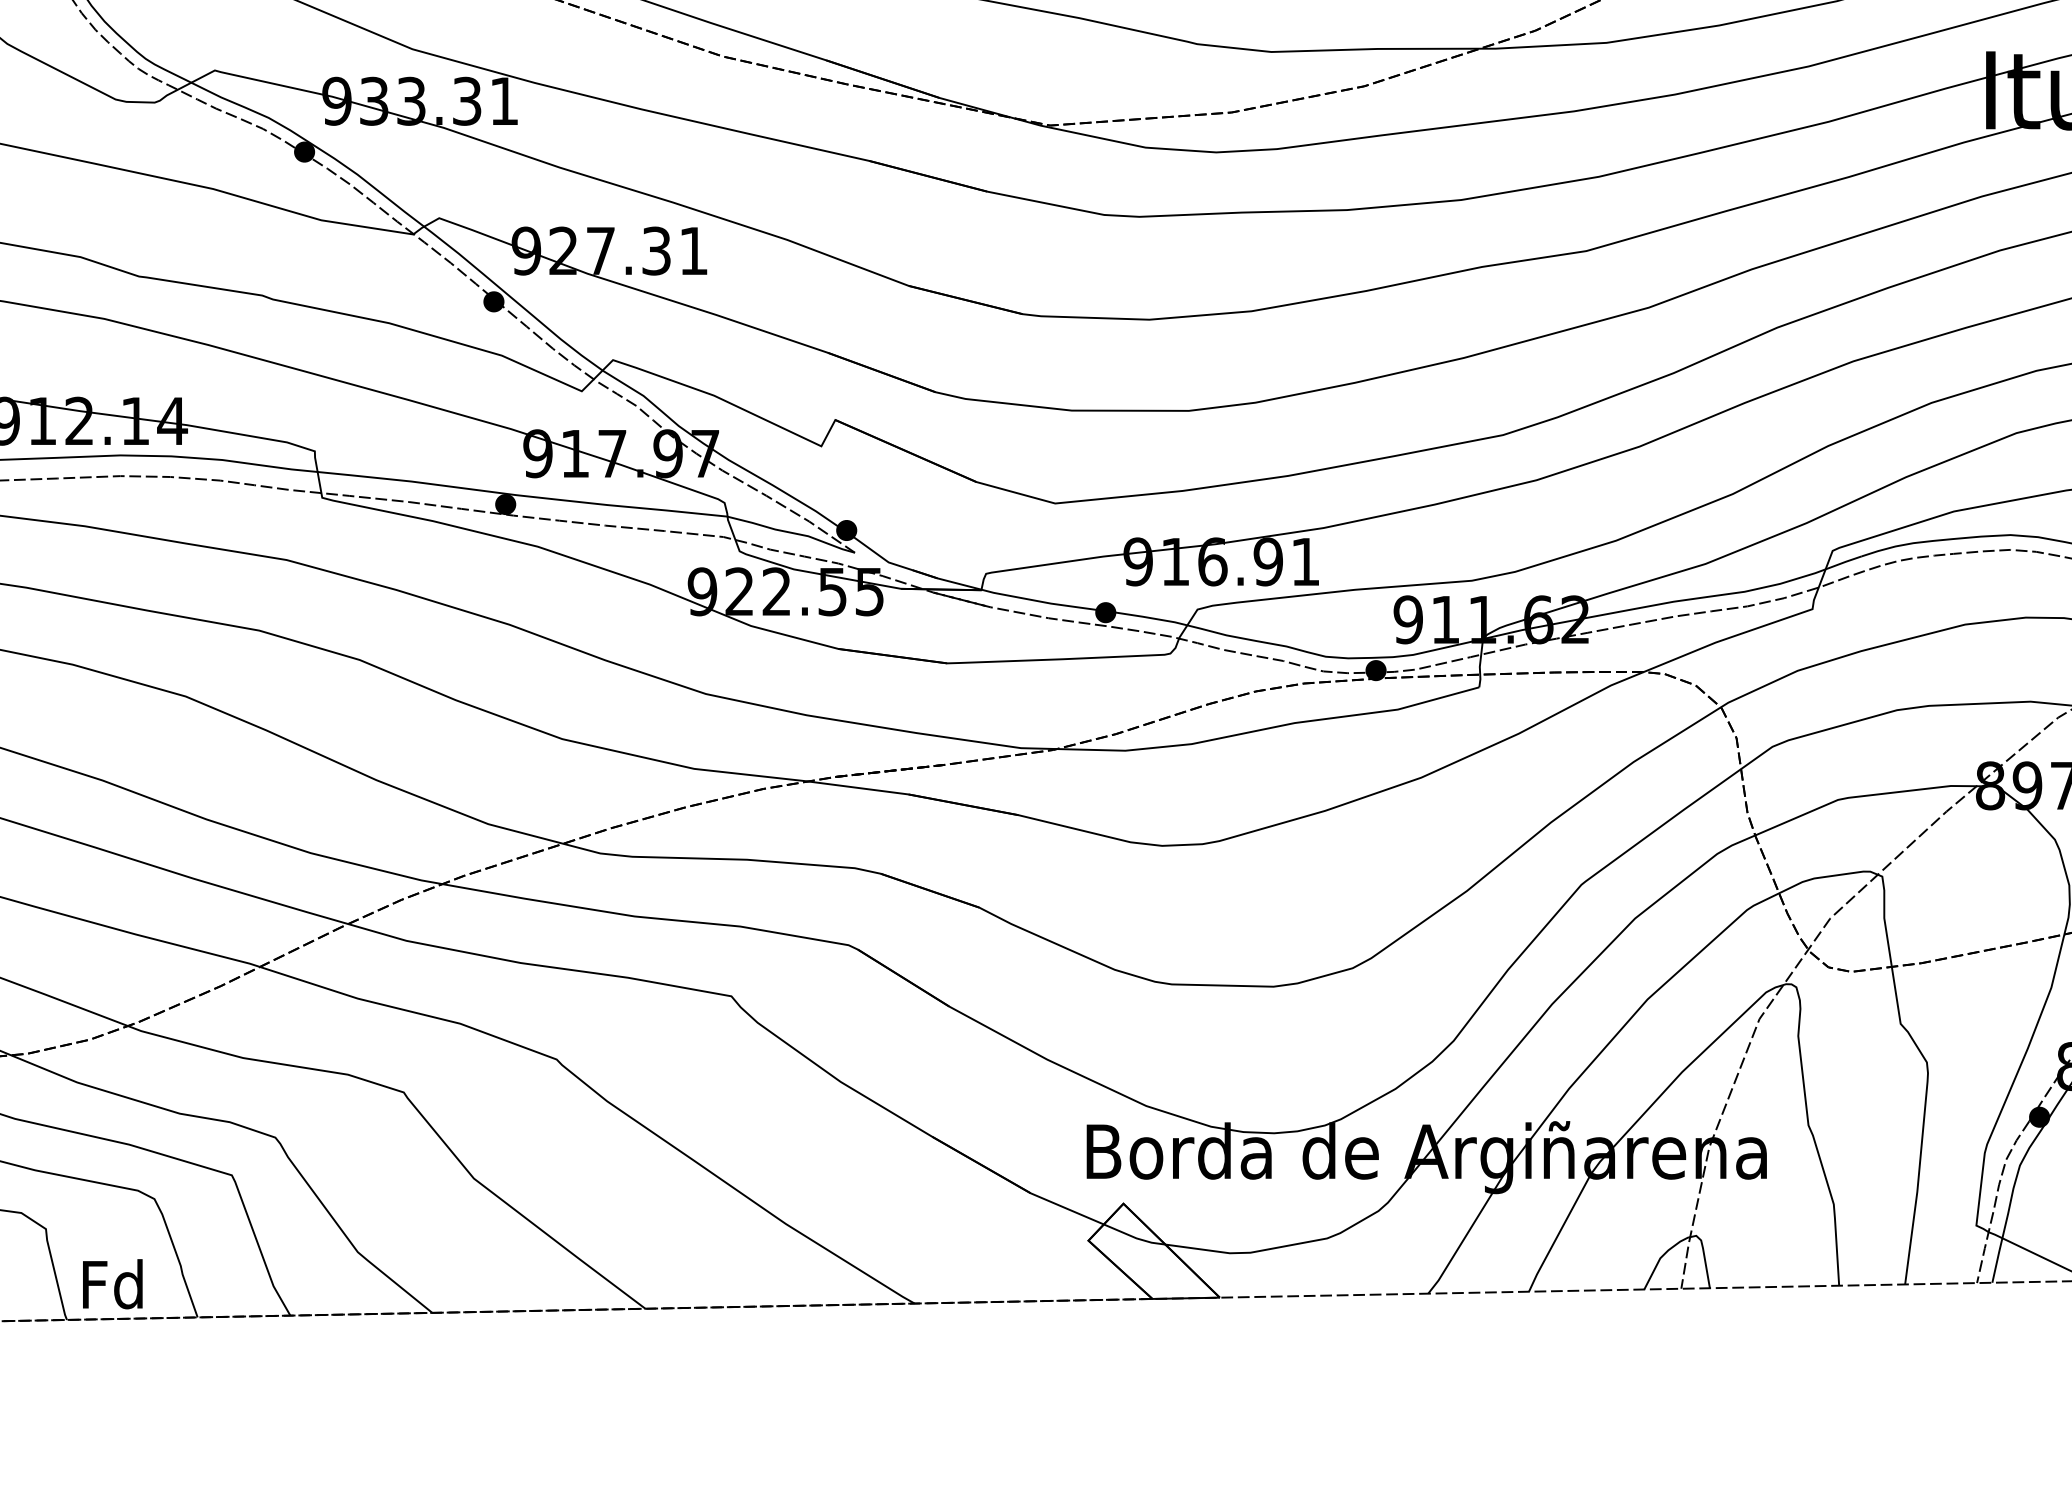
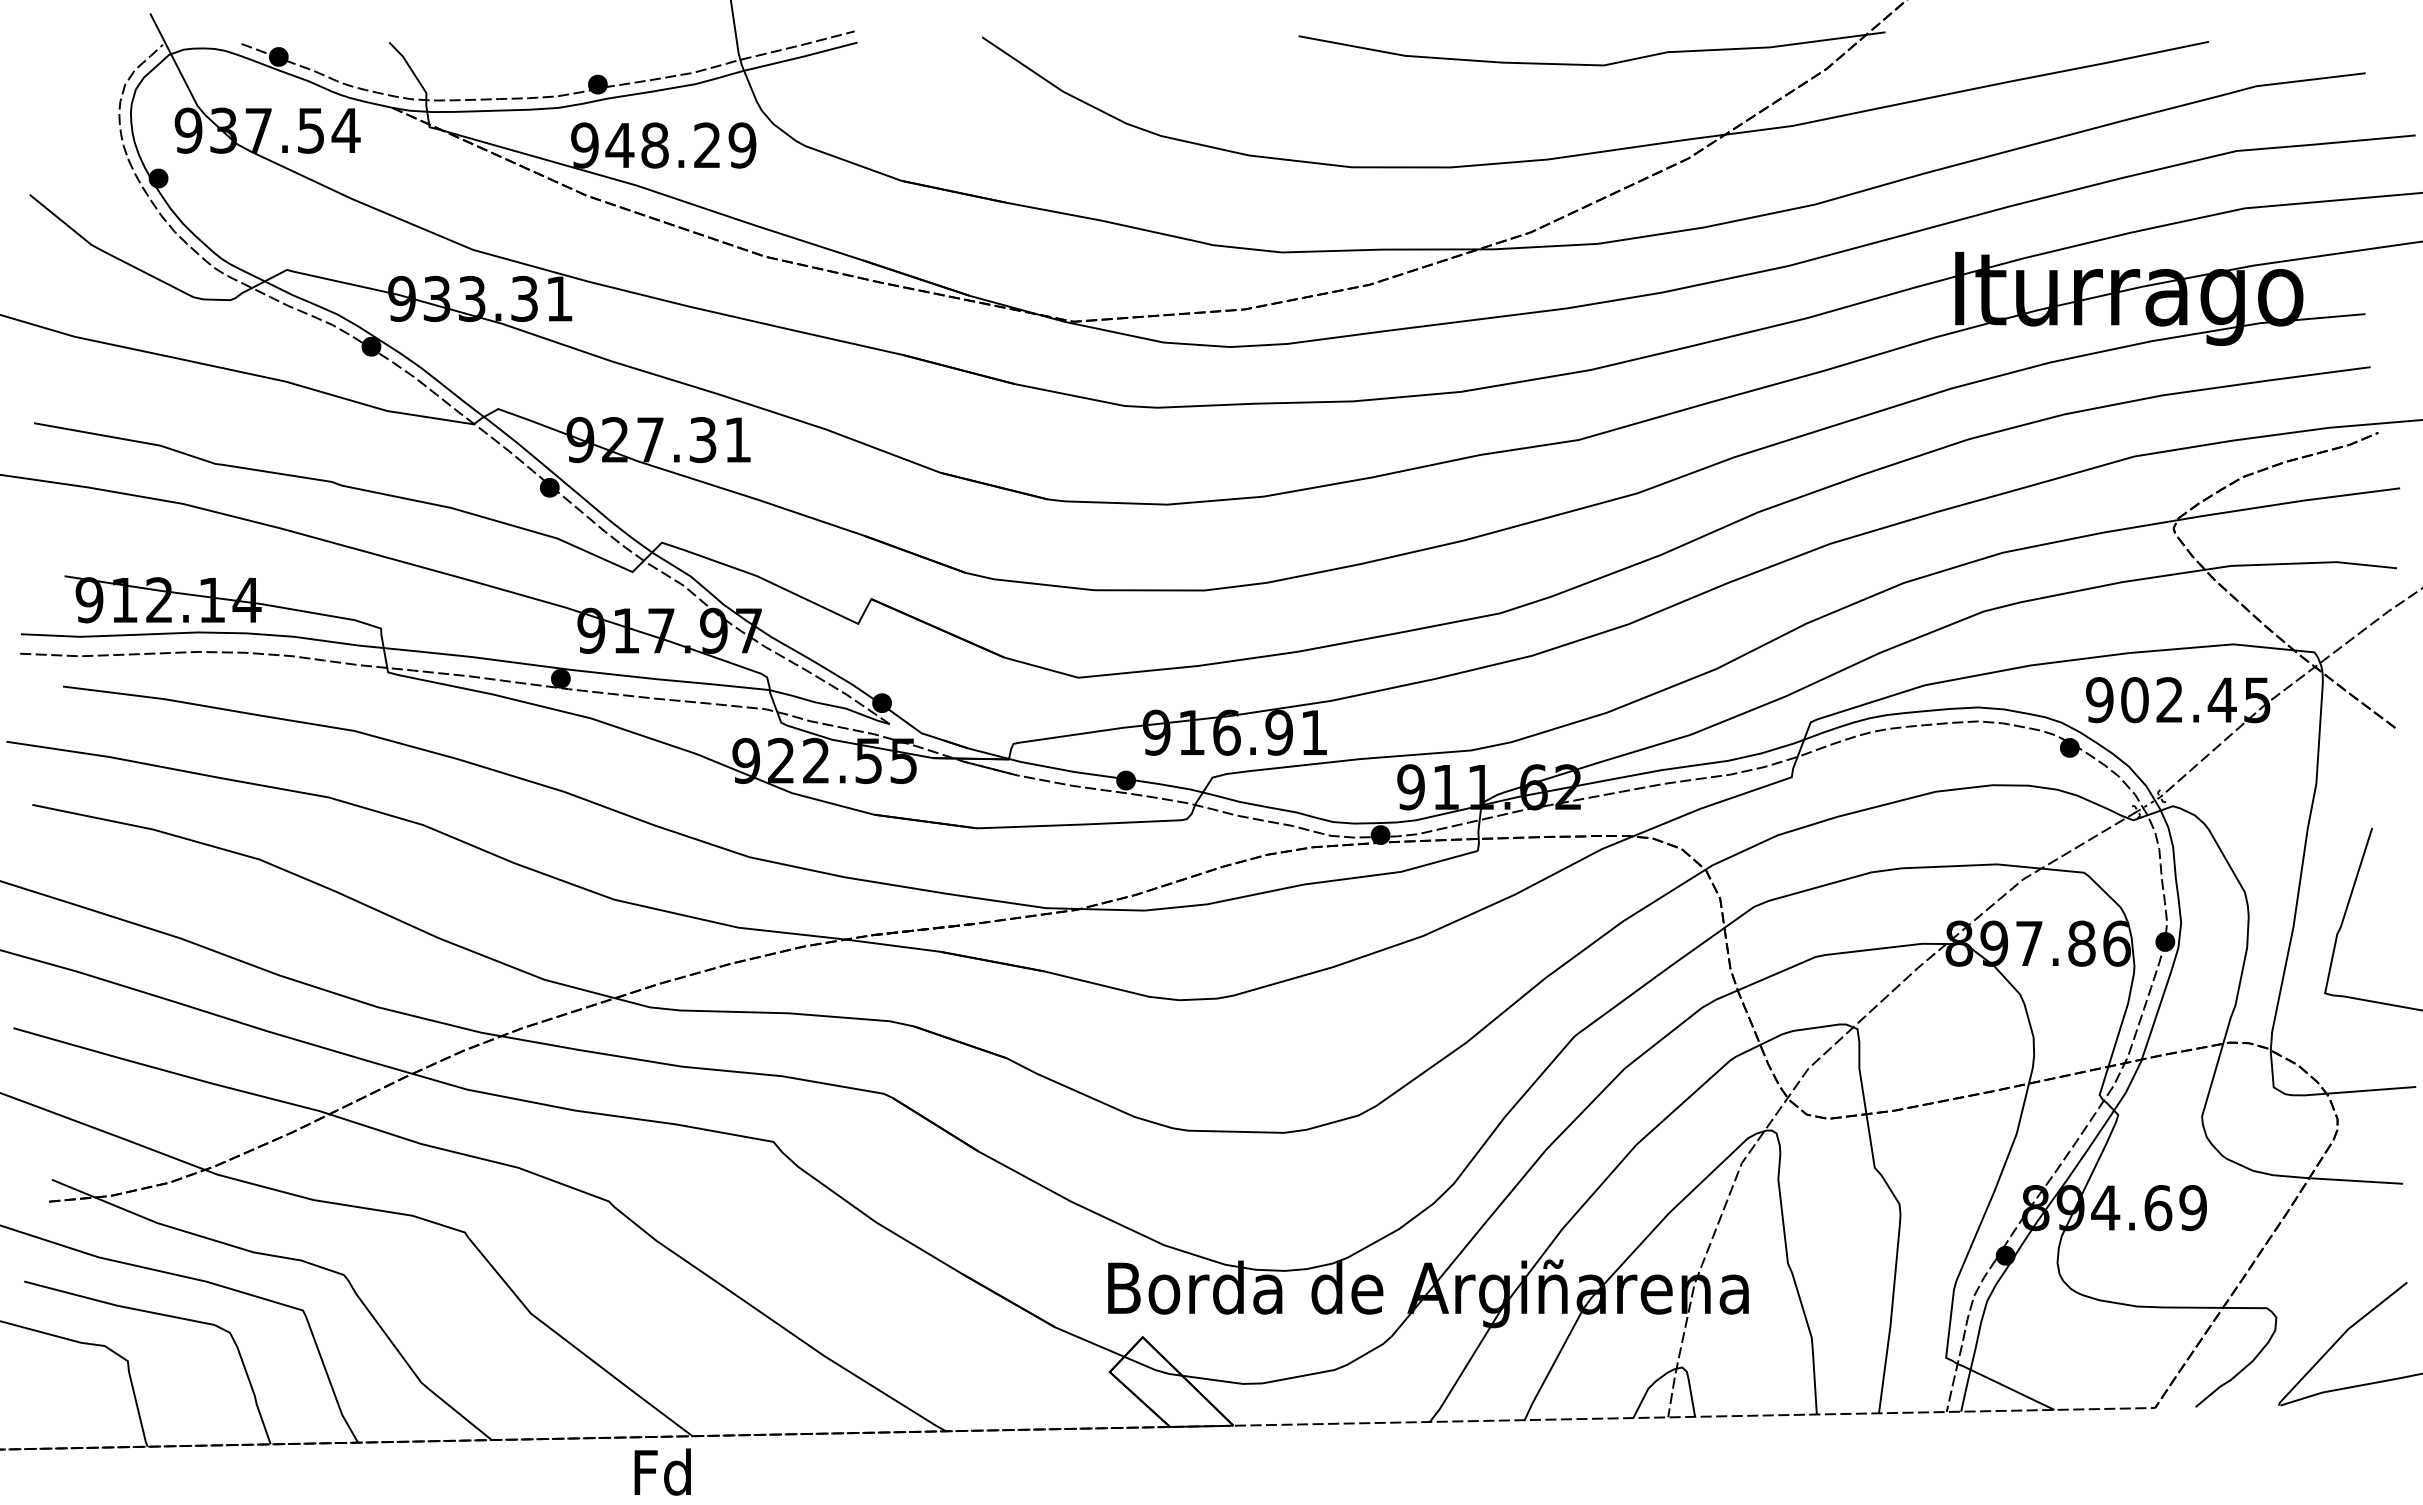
text: (112, 1283) -> (662, 1471), moved

